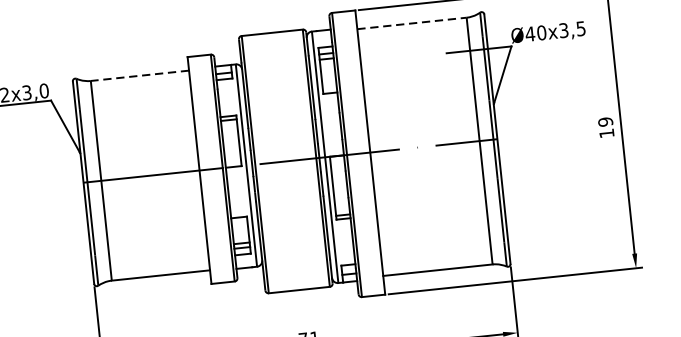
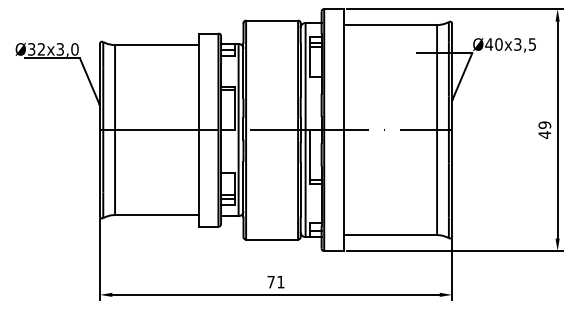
line: (411, 23) -> (390, 25), dashed -> solid
line: (139, 76) -> (156, 45), dashed -> solid
text: (606, 134) -> (544, 135), 19 -> 49

